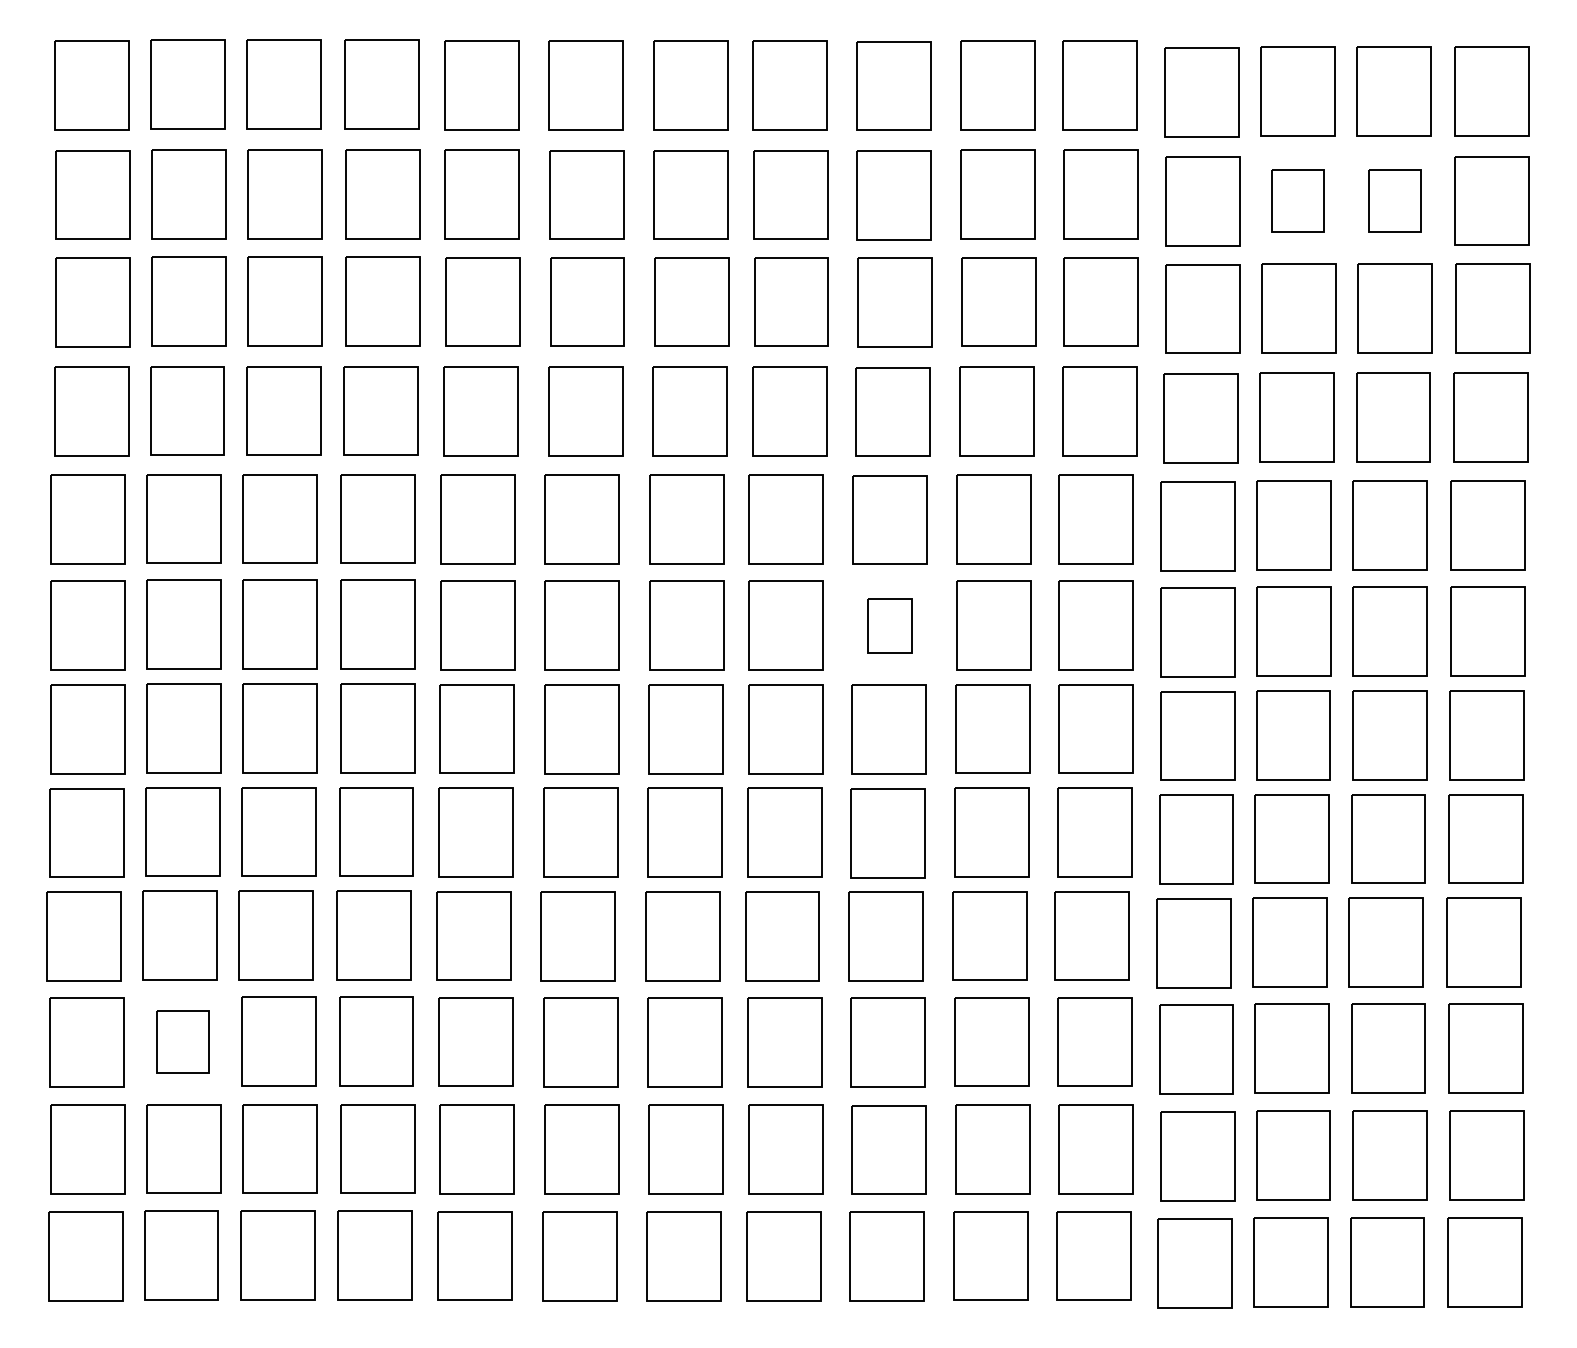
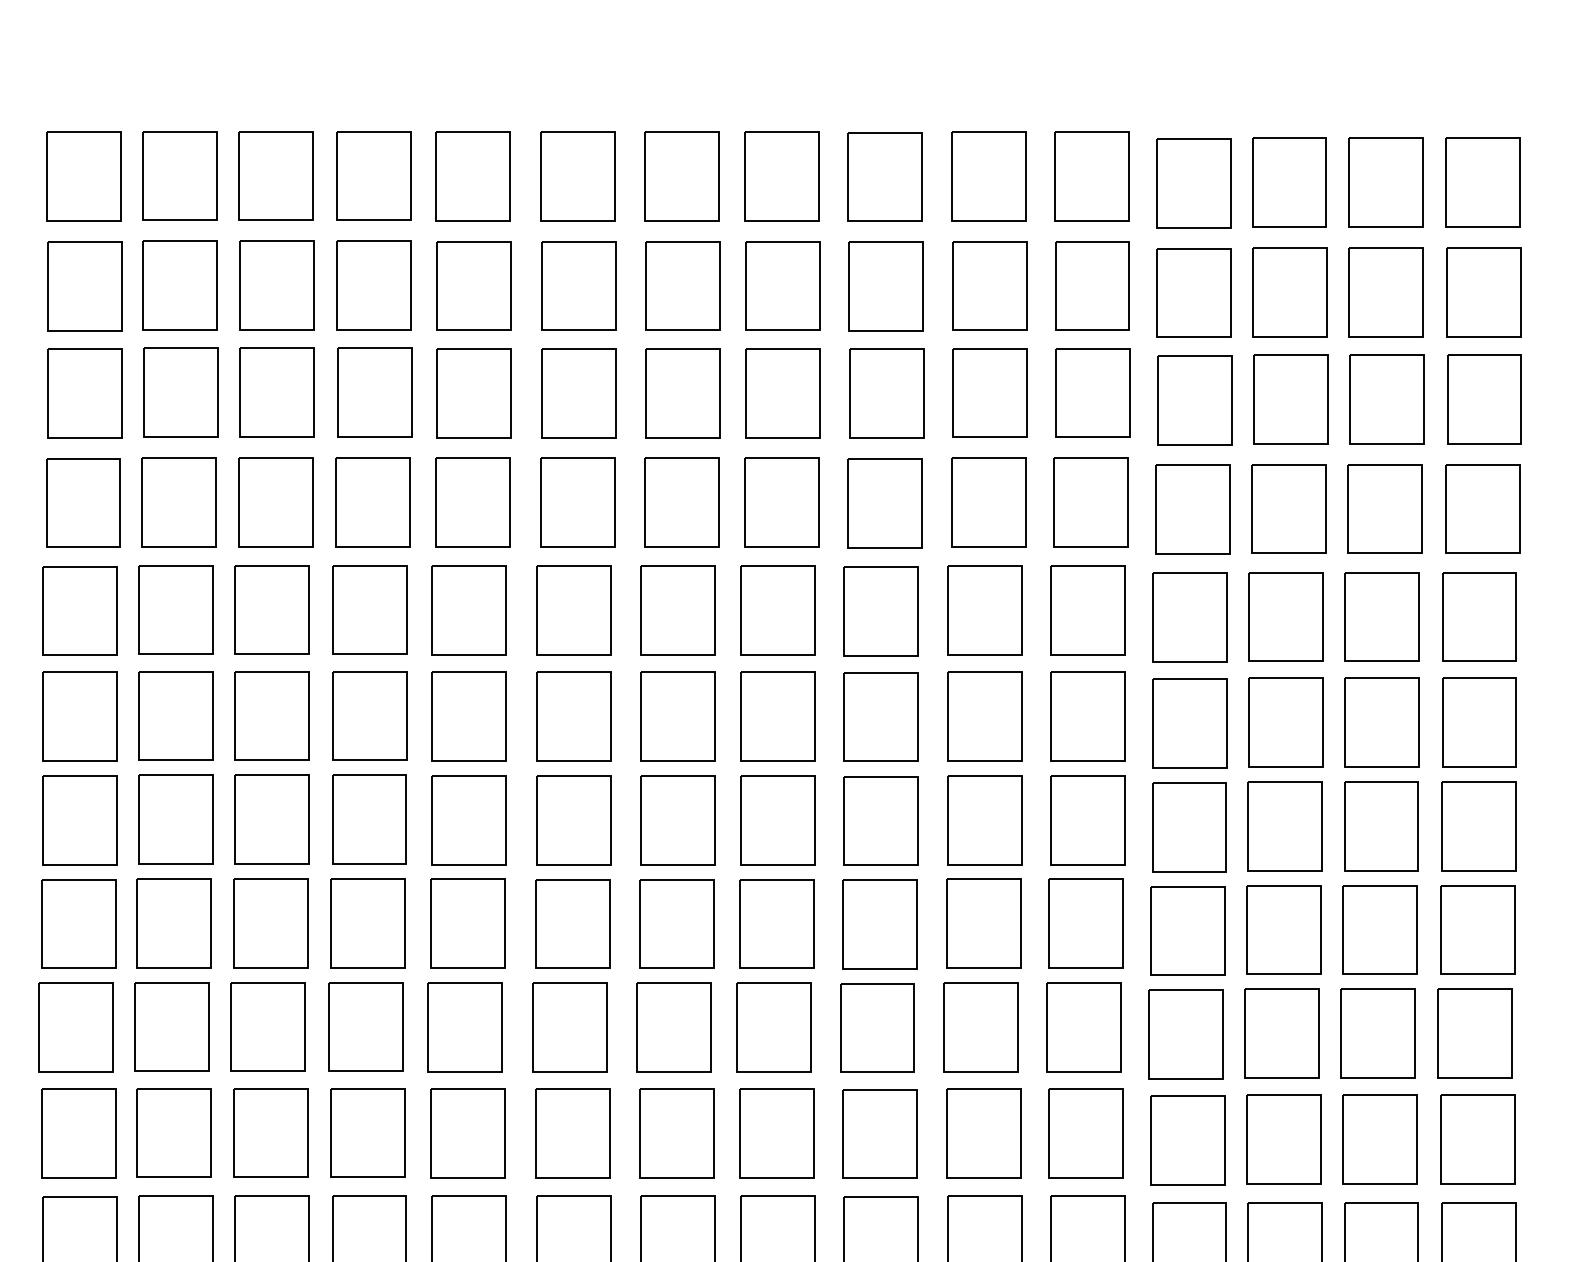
part: (1297, 200) -> (1289, 291), size x1.43
part: (1394, 200) -> (1386, 291), size x1.43
part: (889, 625) -> (881, 716), size x1.67
part: (182, 1041) -> (174, 1132), size x1.43

